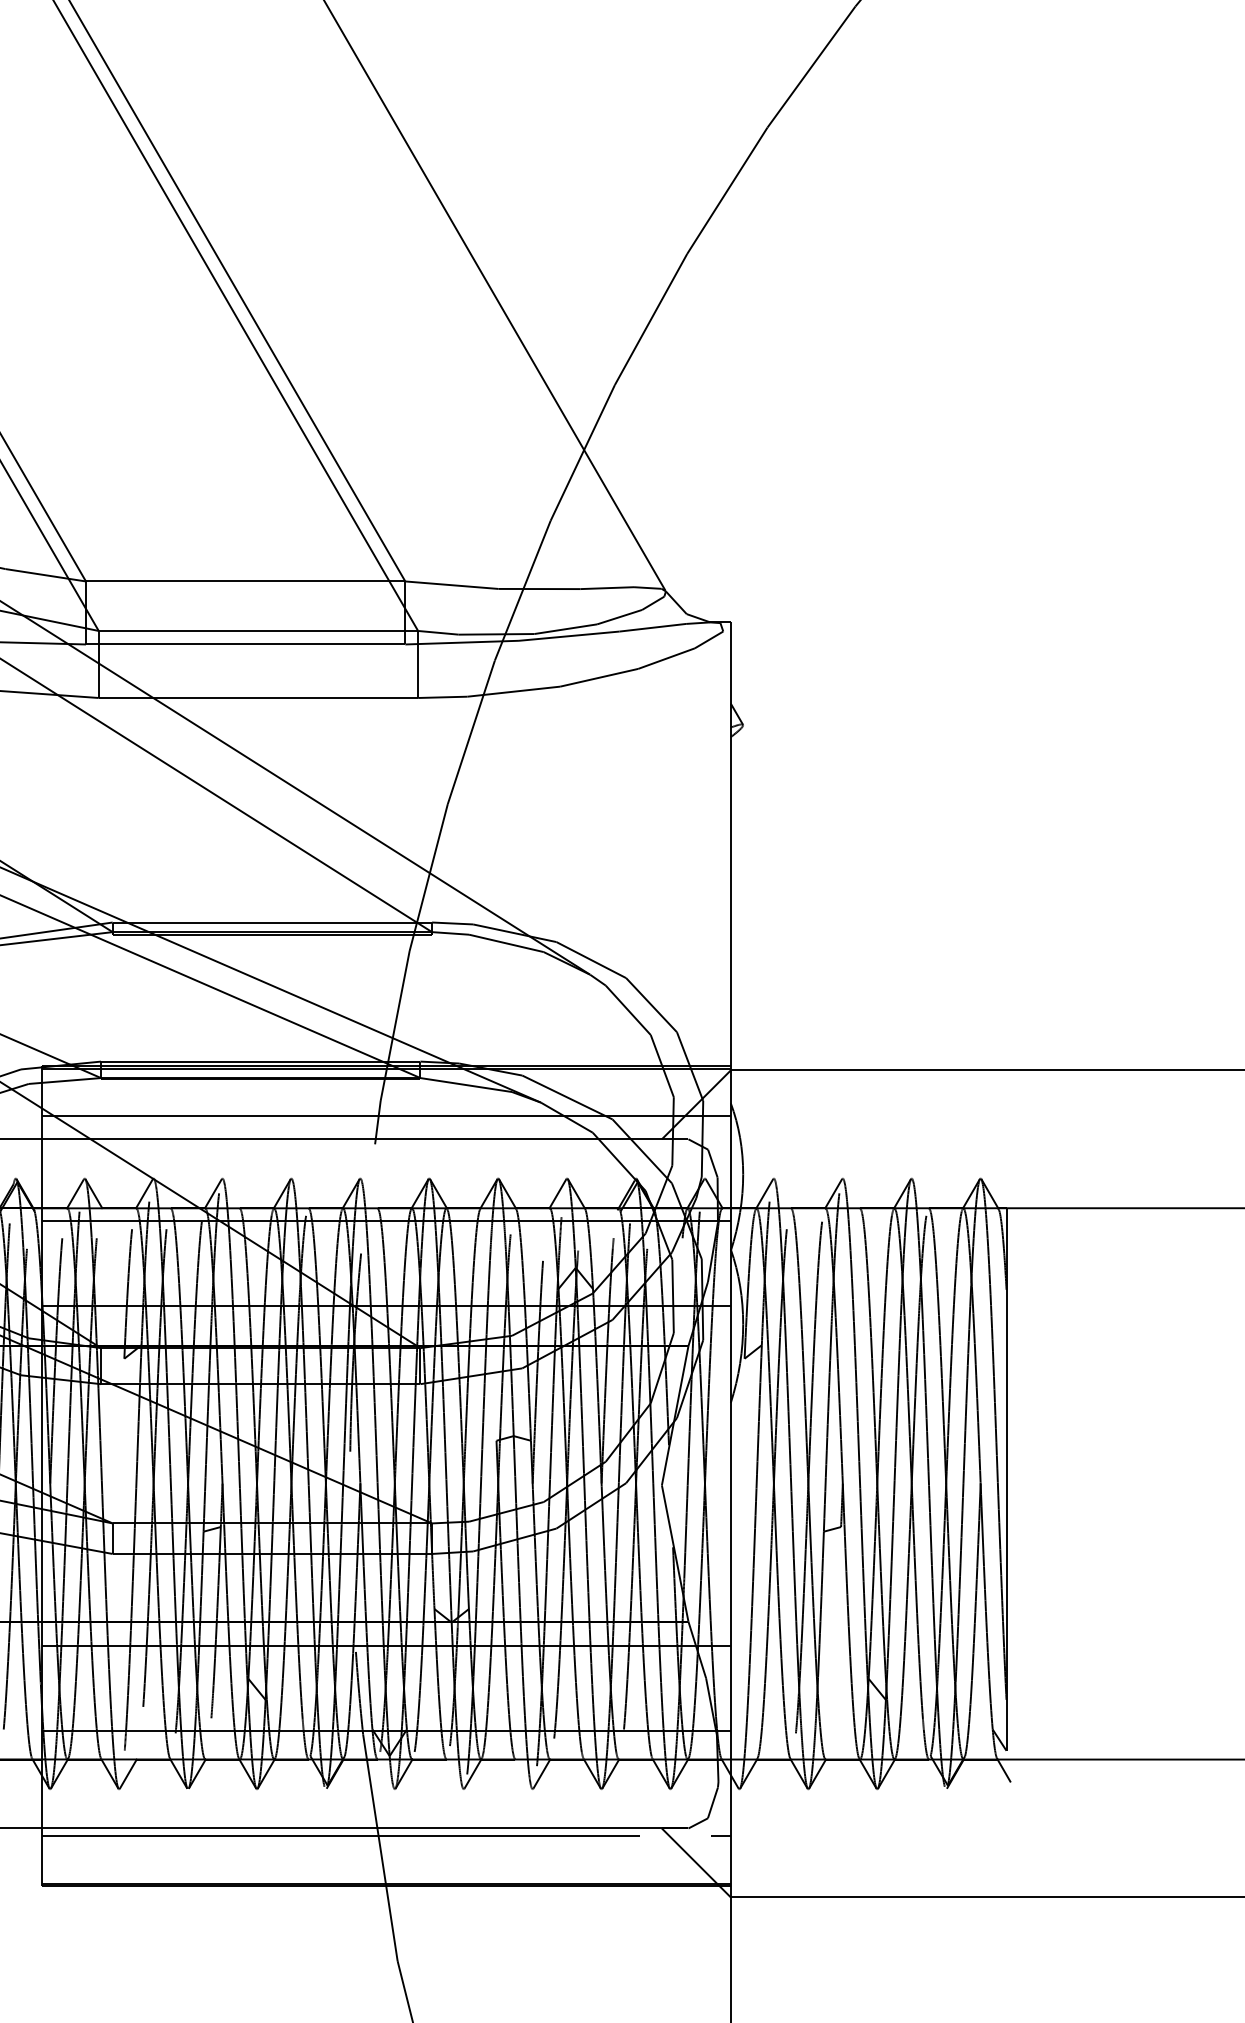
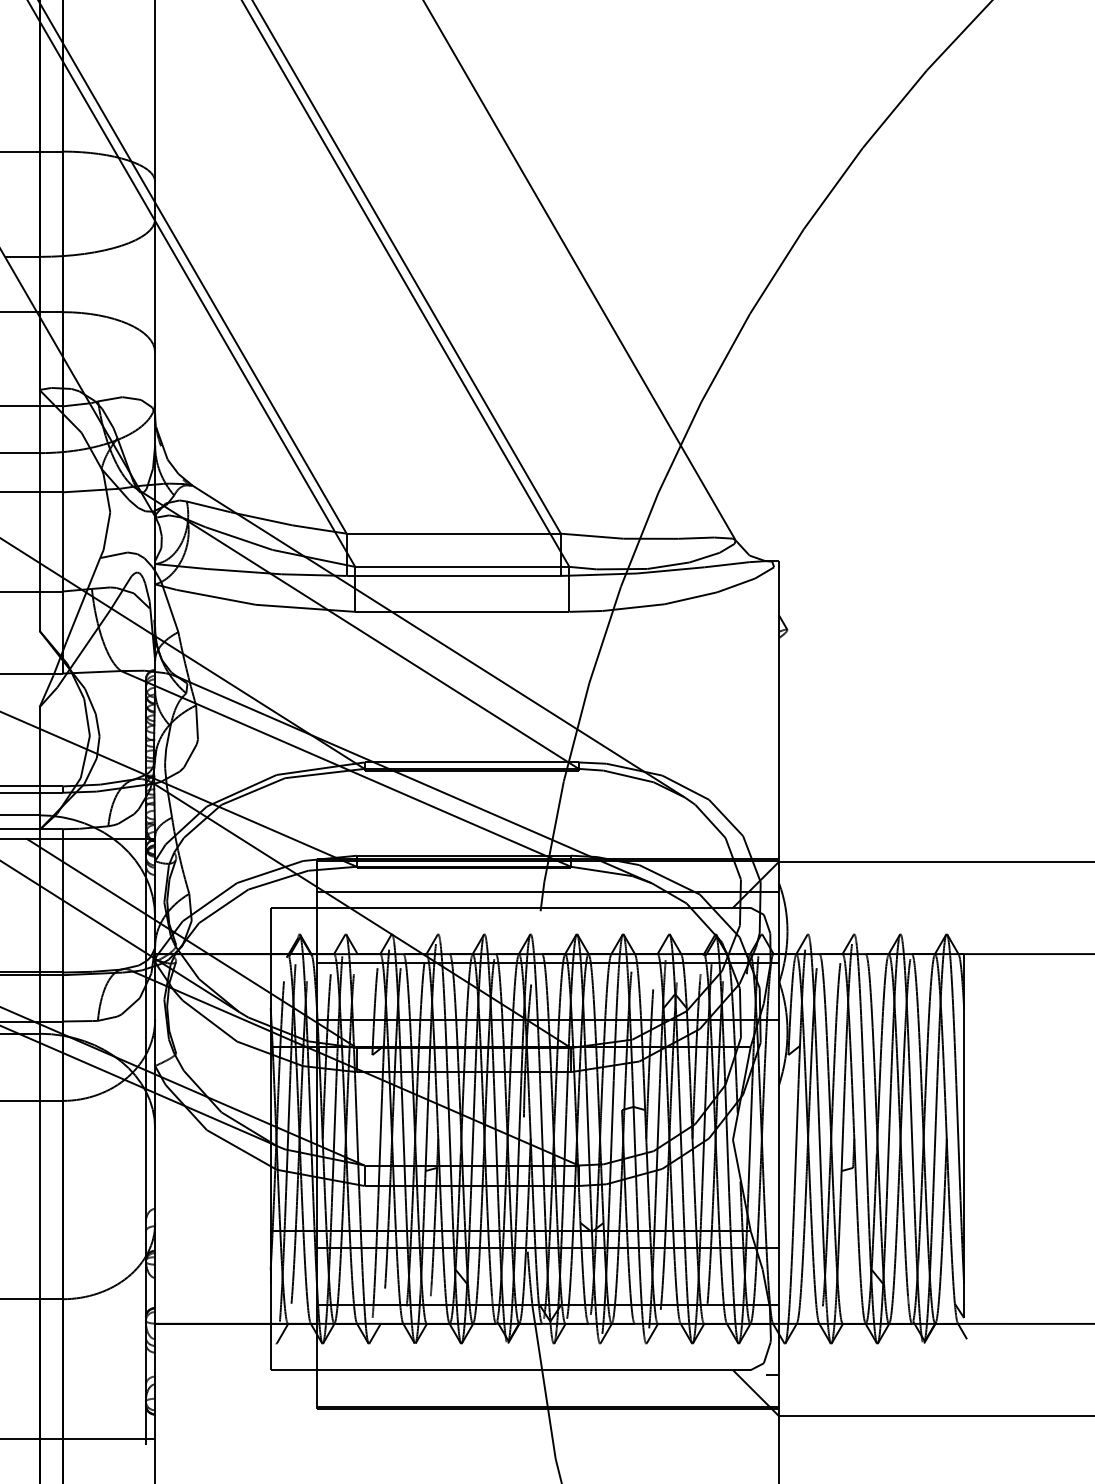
line: (340, 1836) -> (517, 1375), removed

